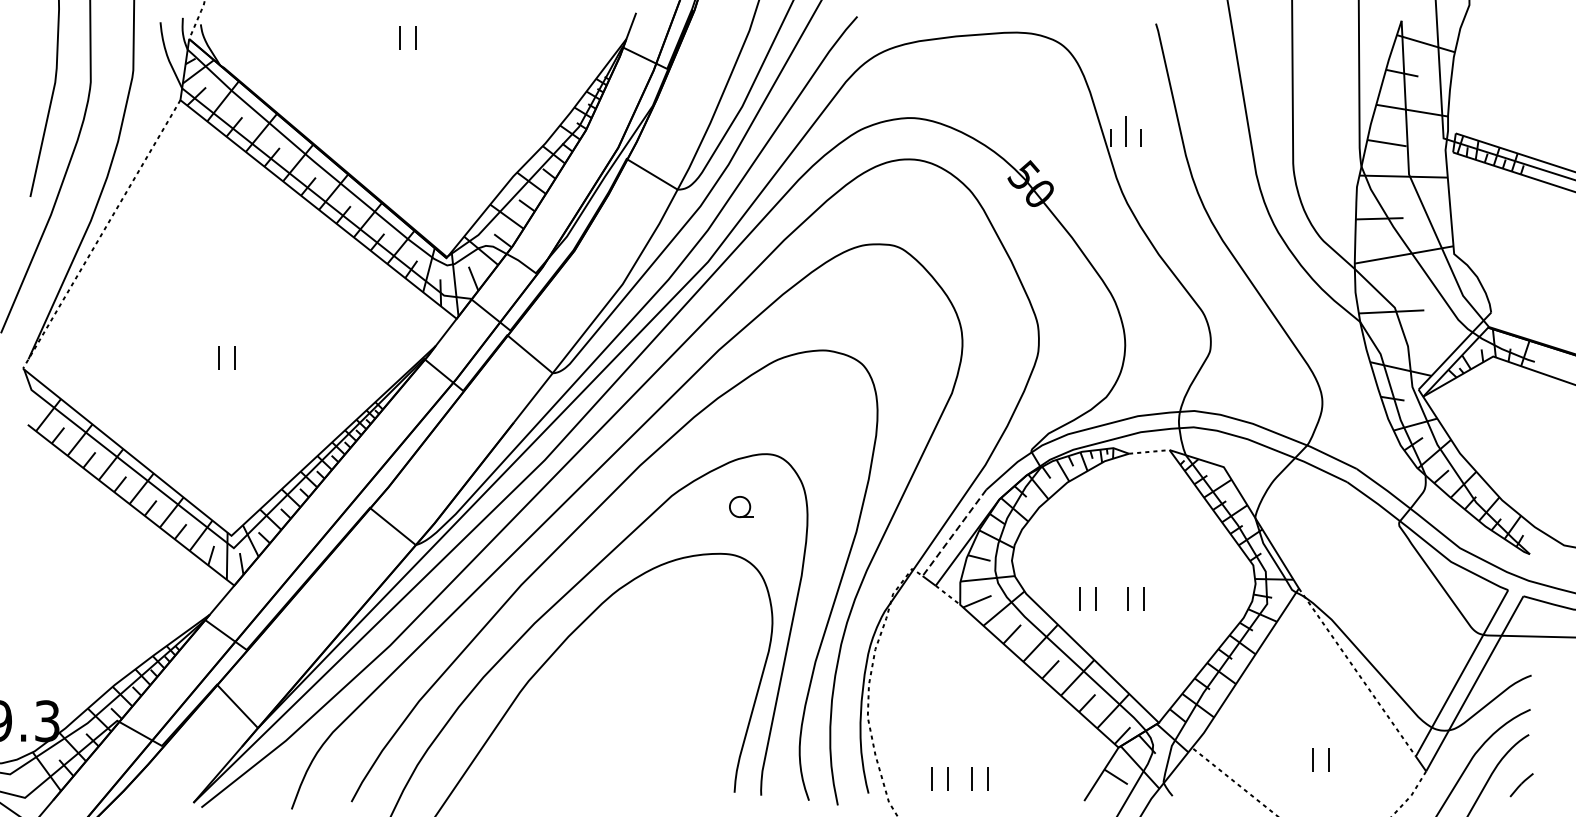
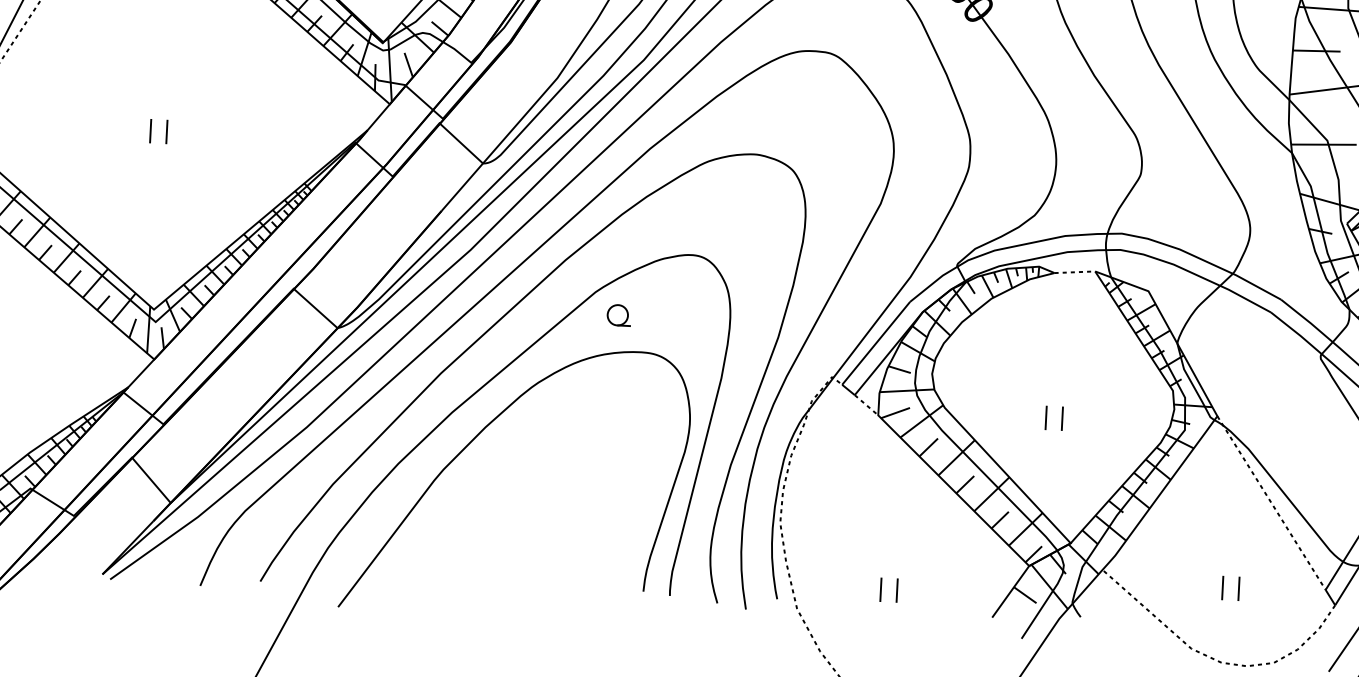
part: (741, 507) -> (619, 315), moved
line: (954, 532) -> (876, 342), dashed -> solid
part: (1080, 598) -> (998, 415), removed
part: (932, 778) -> (841, 587), removed

